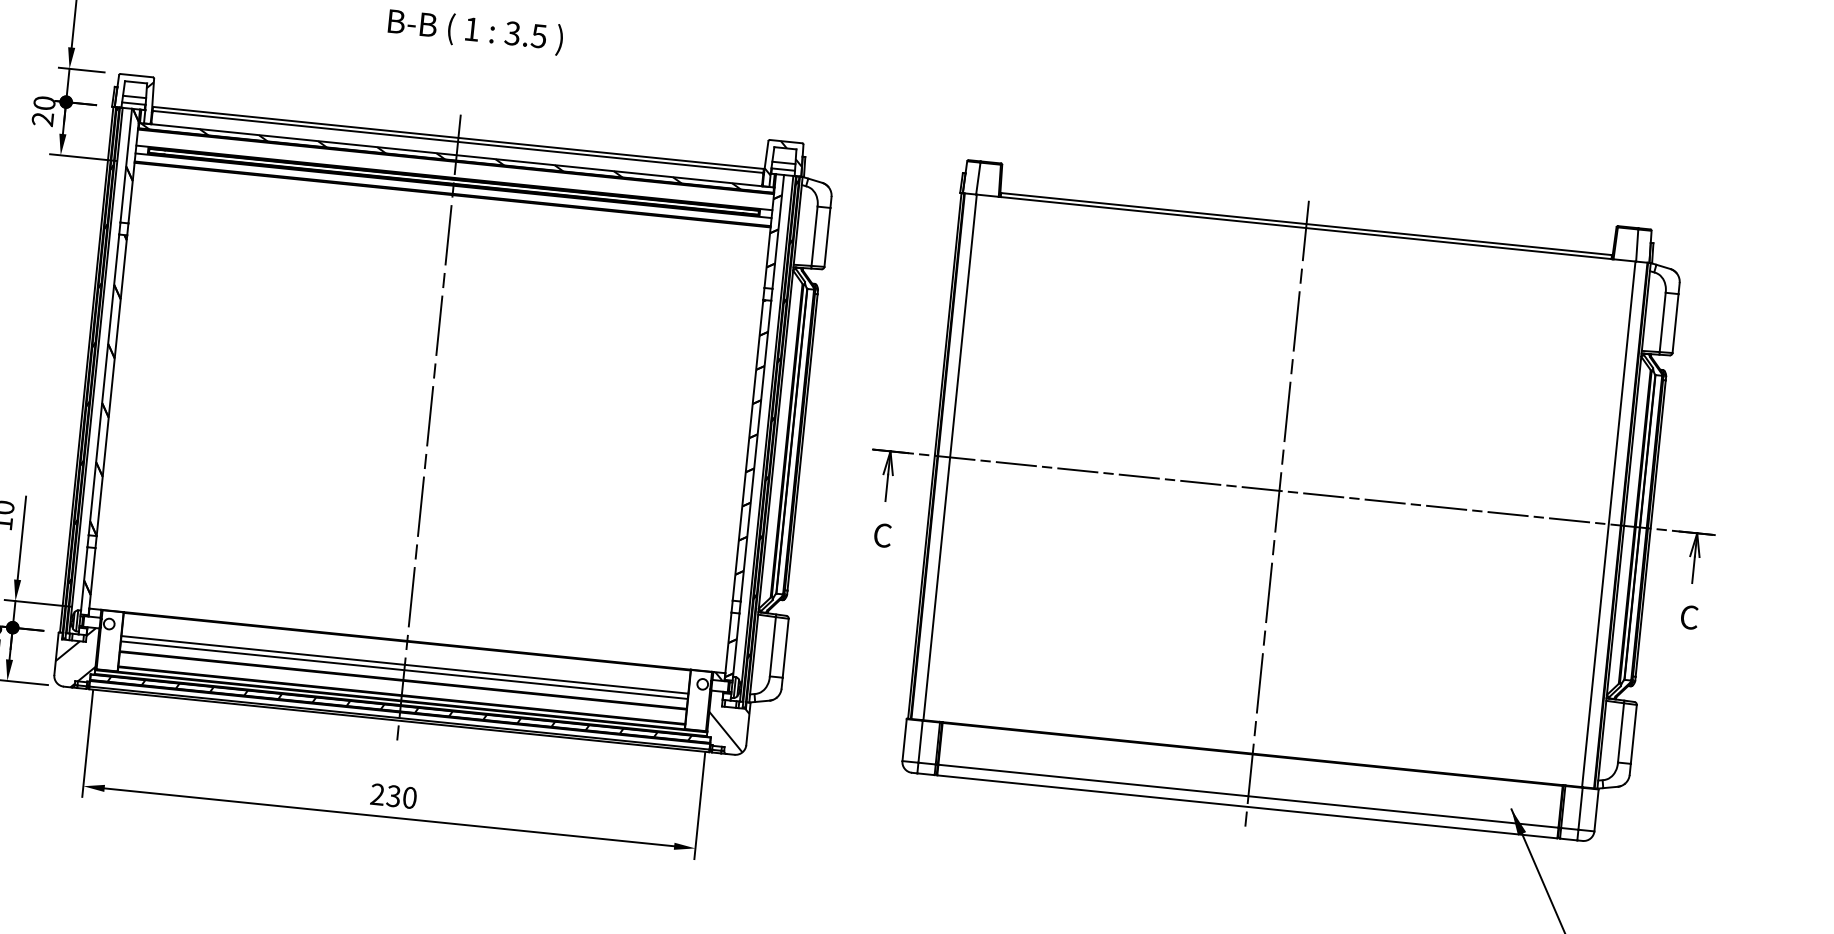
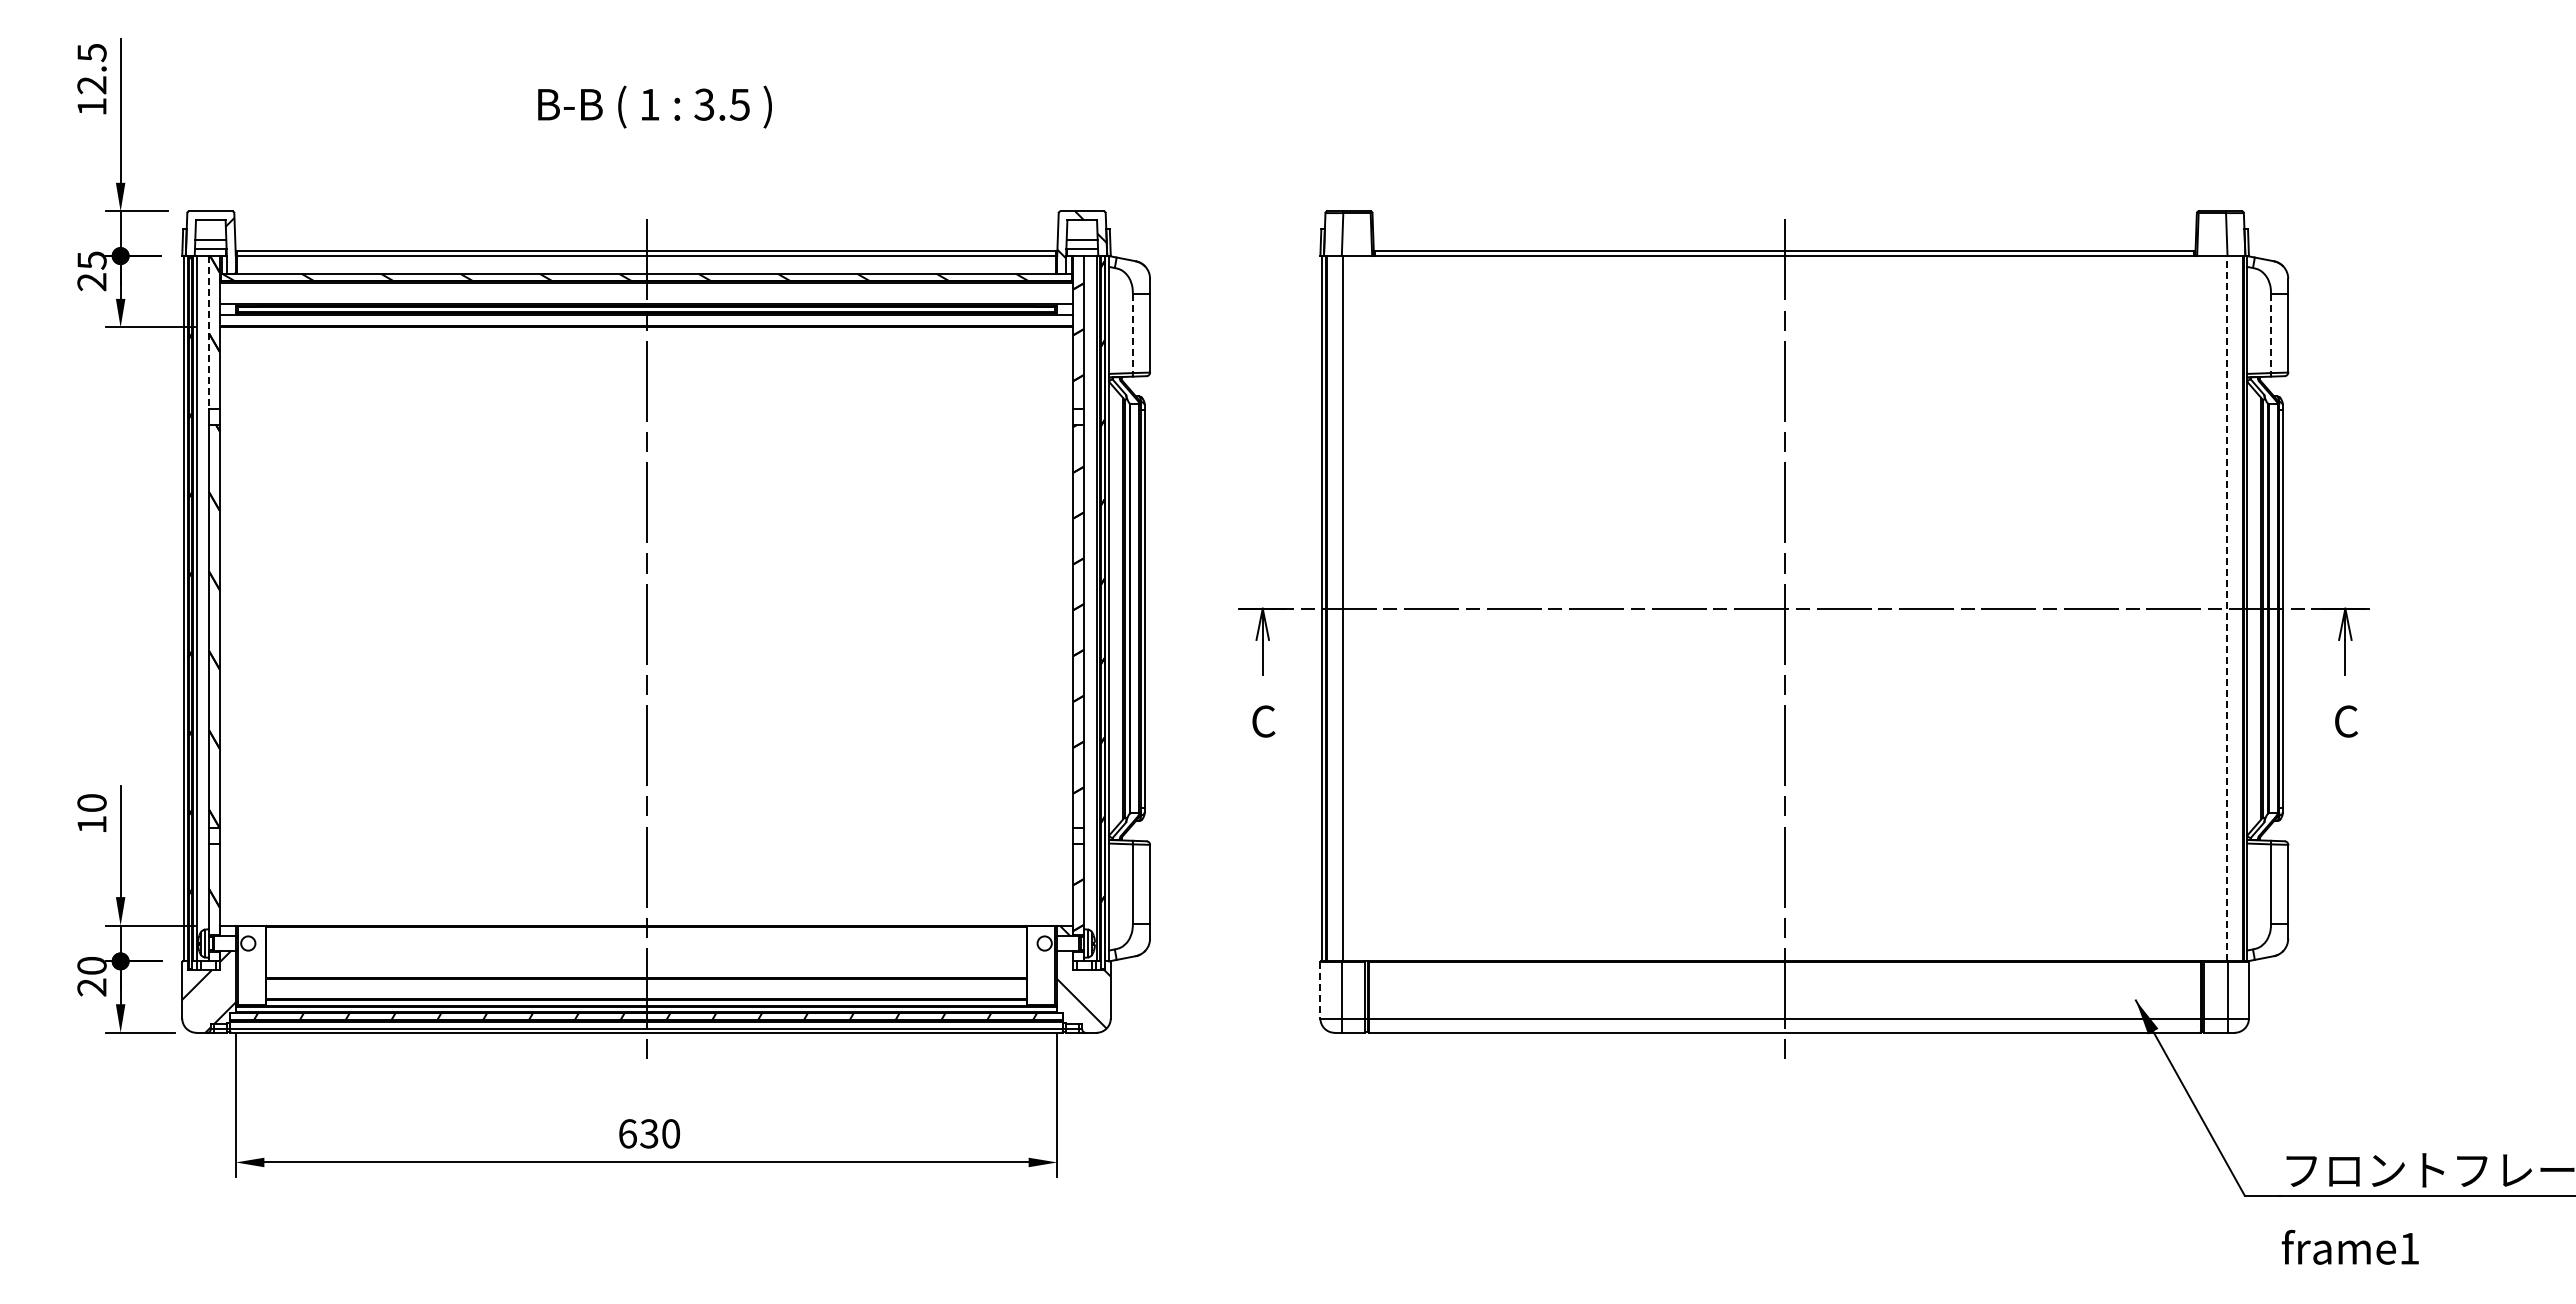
text: (44, 103) -> (91, 260), 20 -> 25
line: (126, 165) -> (209, 332), solid -> dashed
line: (814, 236) -> (1132, 333), solid -> dashed
line: (1663, 322) -> (2271, 333), solid -> dashed
line: (1608, 524) -> (2226, 608), solid -> dashed
line: (404, 664) -> (646, 957), removed
line: (404, 669) -> (646, 964), removed
line: (904, 740) -> (1320, 990), solid -> dashed
text: (377, 794) -> (627, 1133), 230 -> 630

